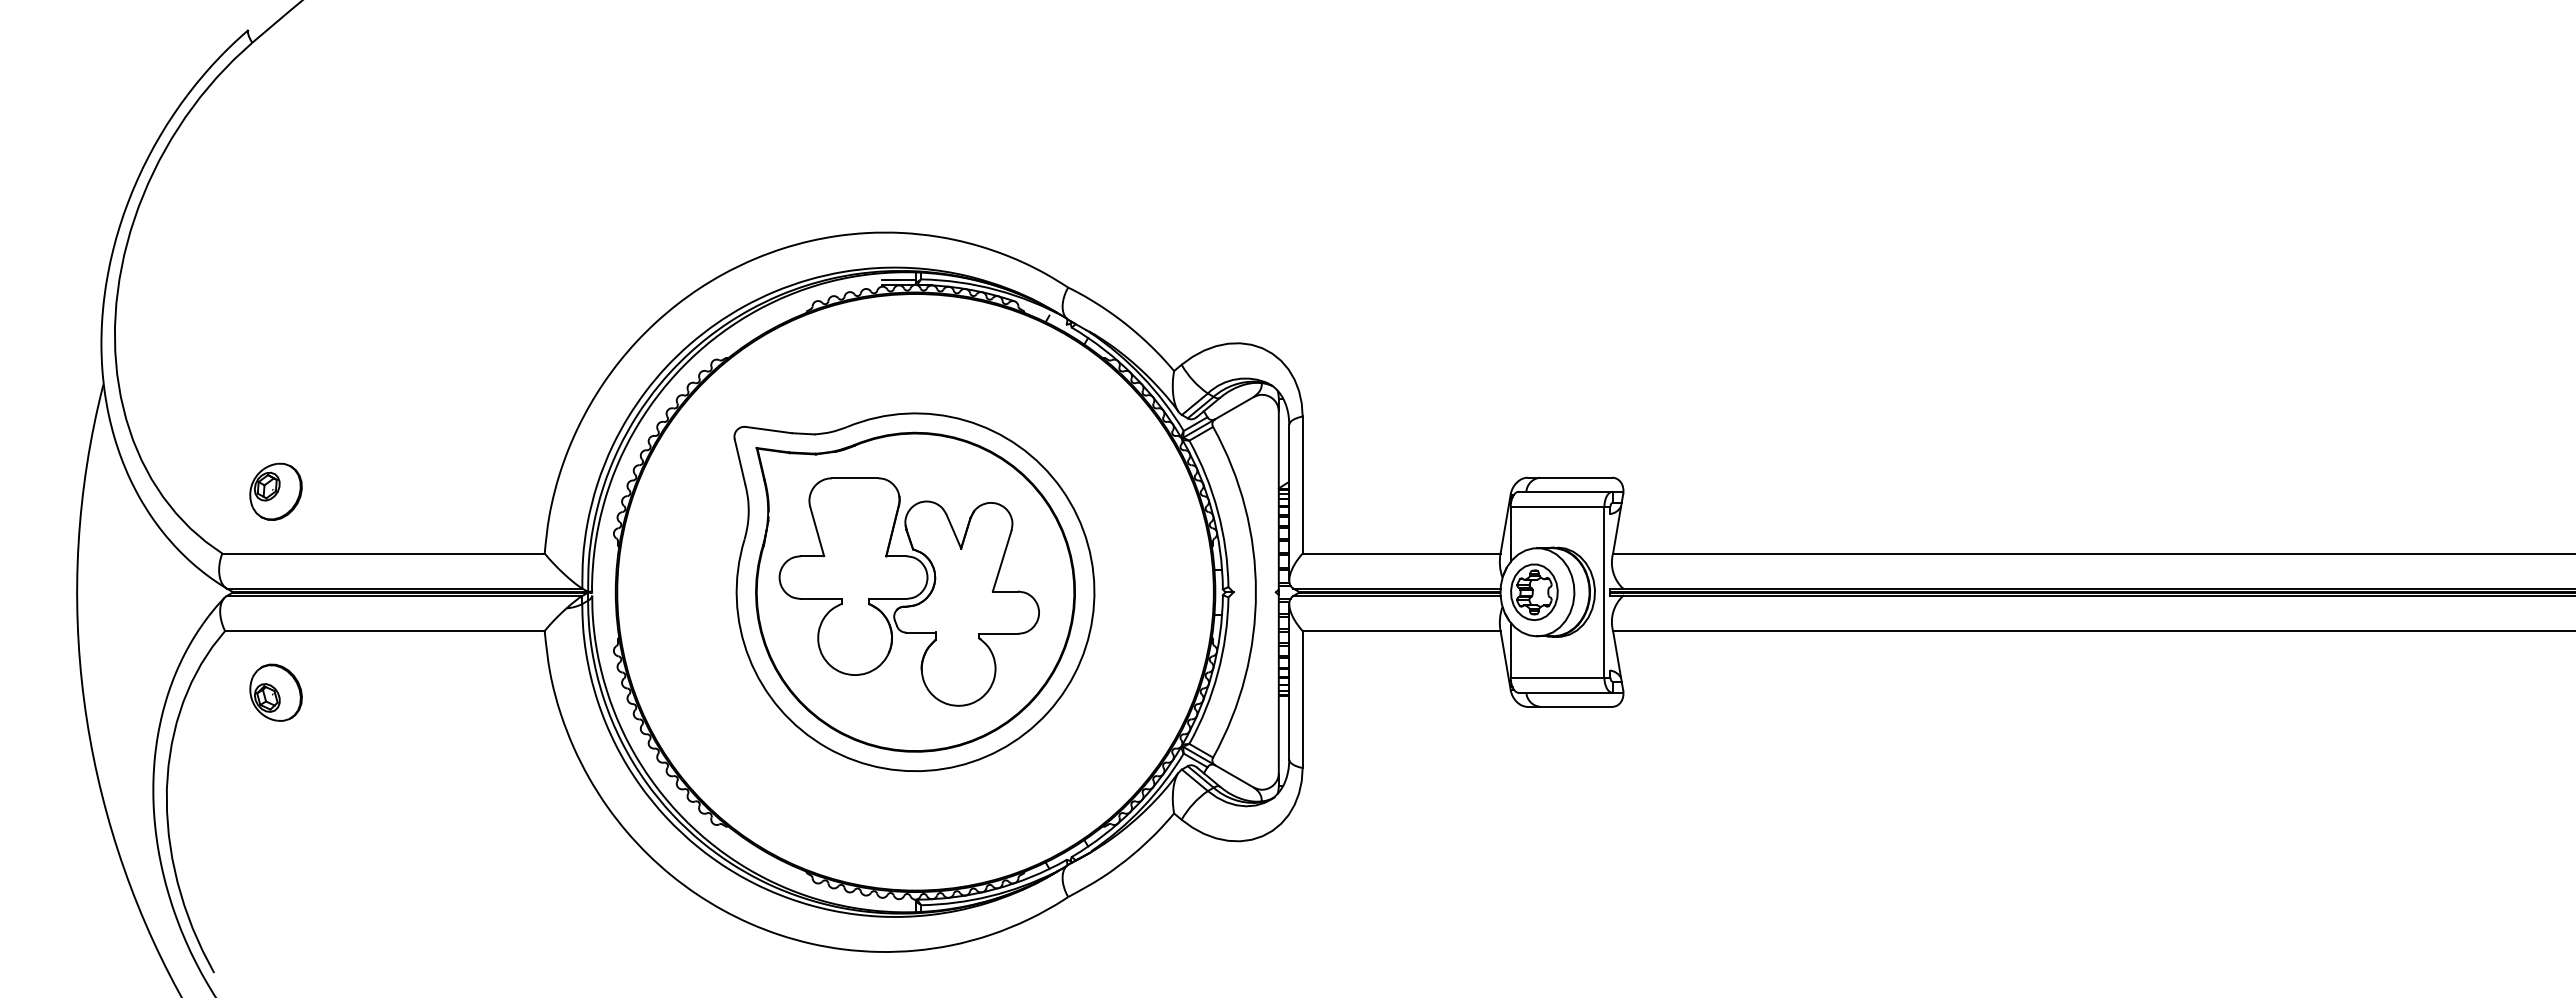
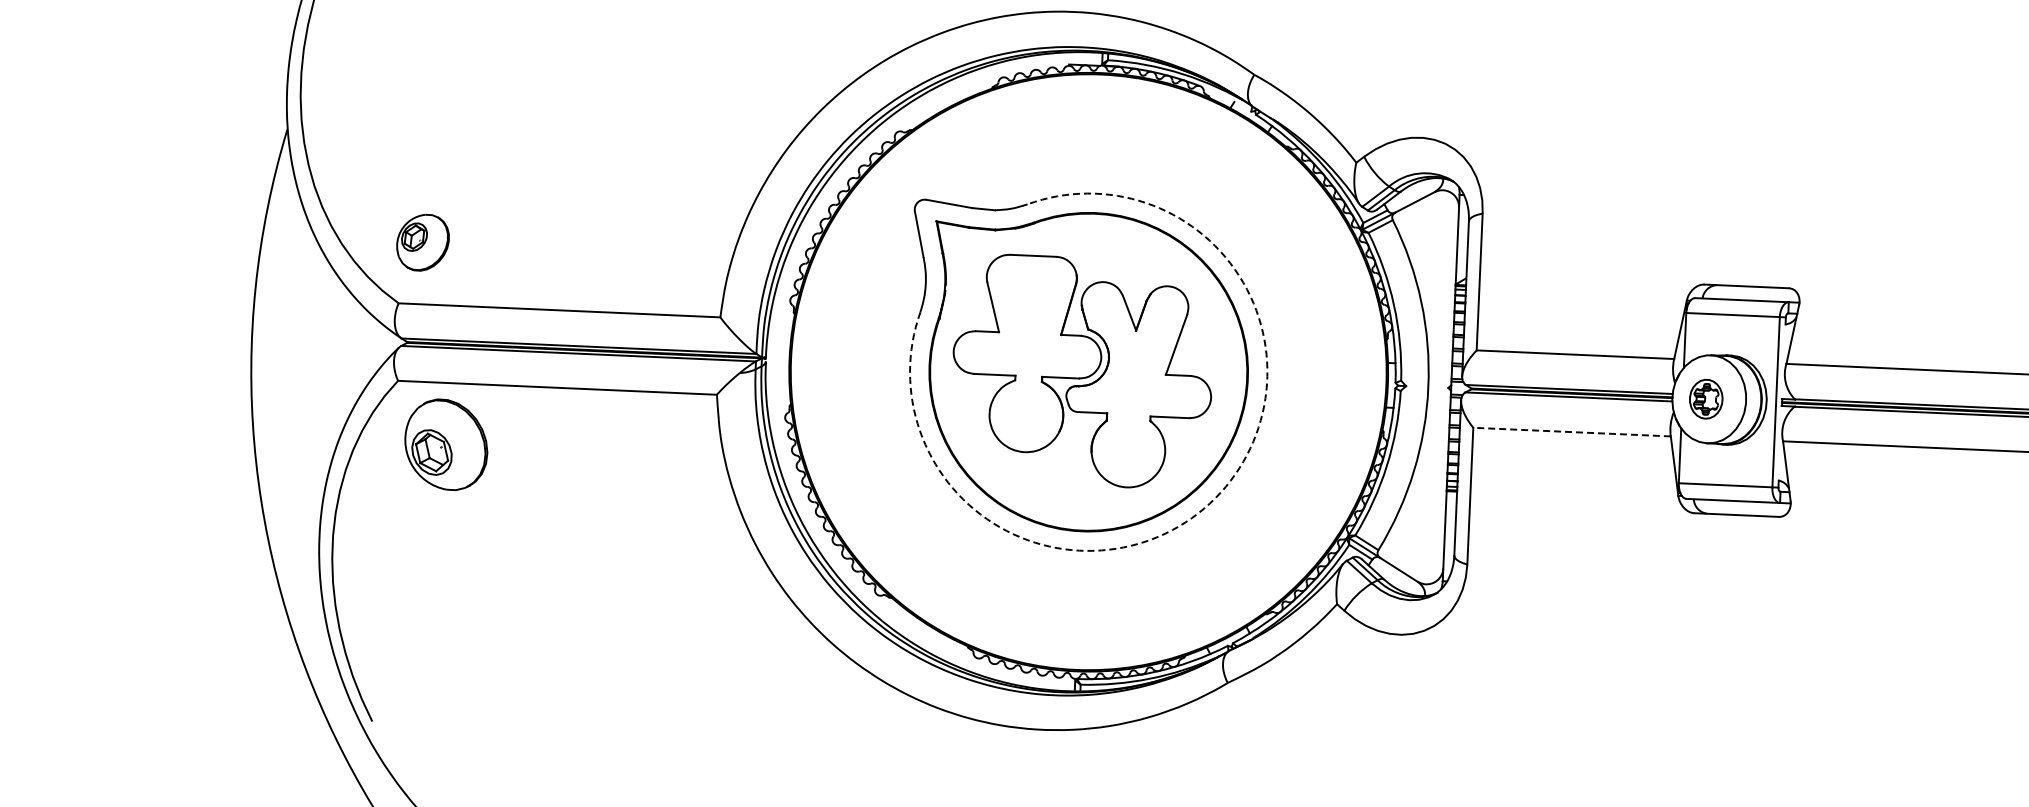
line: (898, 279) -> (1085, 59), removed
part: (275, 491) -> (422, 242), moved
part: (1534, 592) -> (1706, 399), size x0.7
line: (1401, 631) -> (1571, 432), solid -> dashed
part: (275, 692) -> (445, 444), size x1.6
arc: (1047, 712) -> (1215, 497), solid -> dashed

